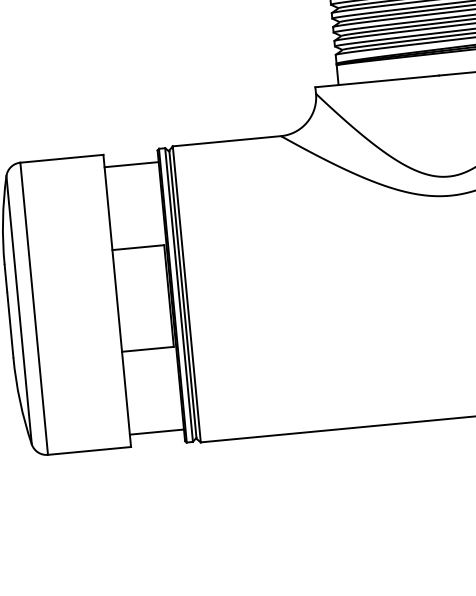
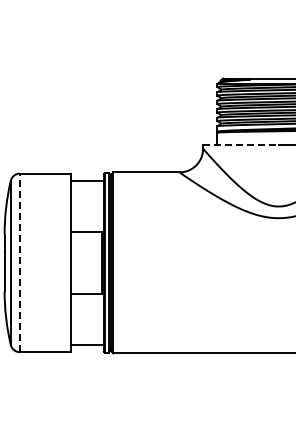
line: (376, 81) -> (240, 144), solid -> dashed
line: (34, 308) -> (20, 262), solid -> dashed

